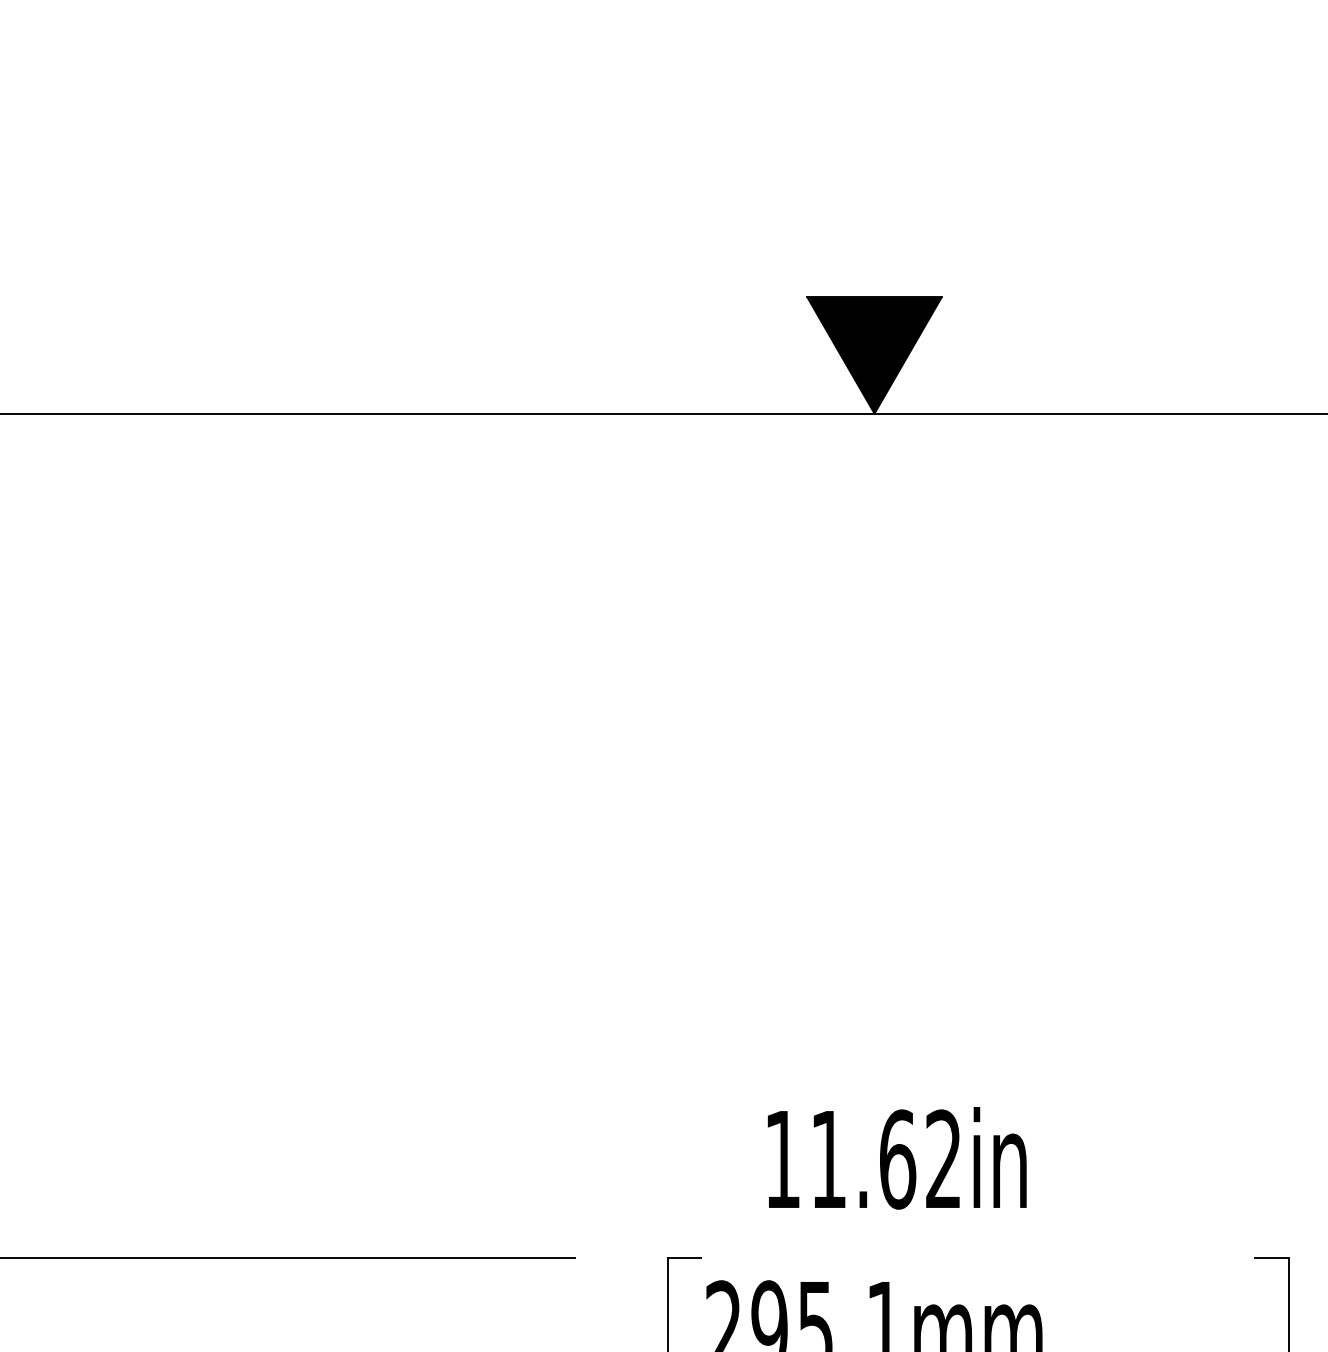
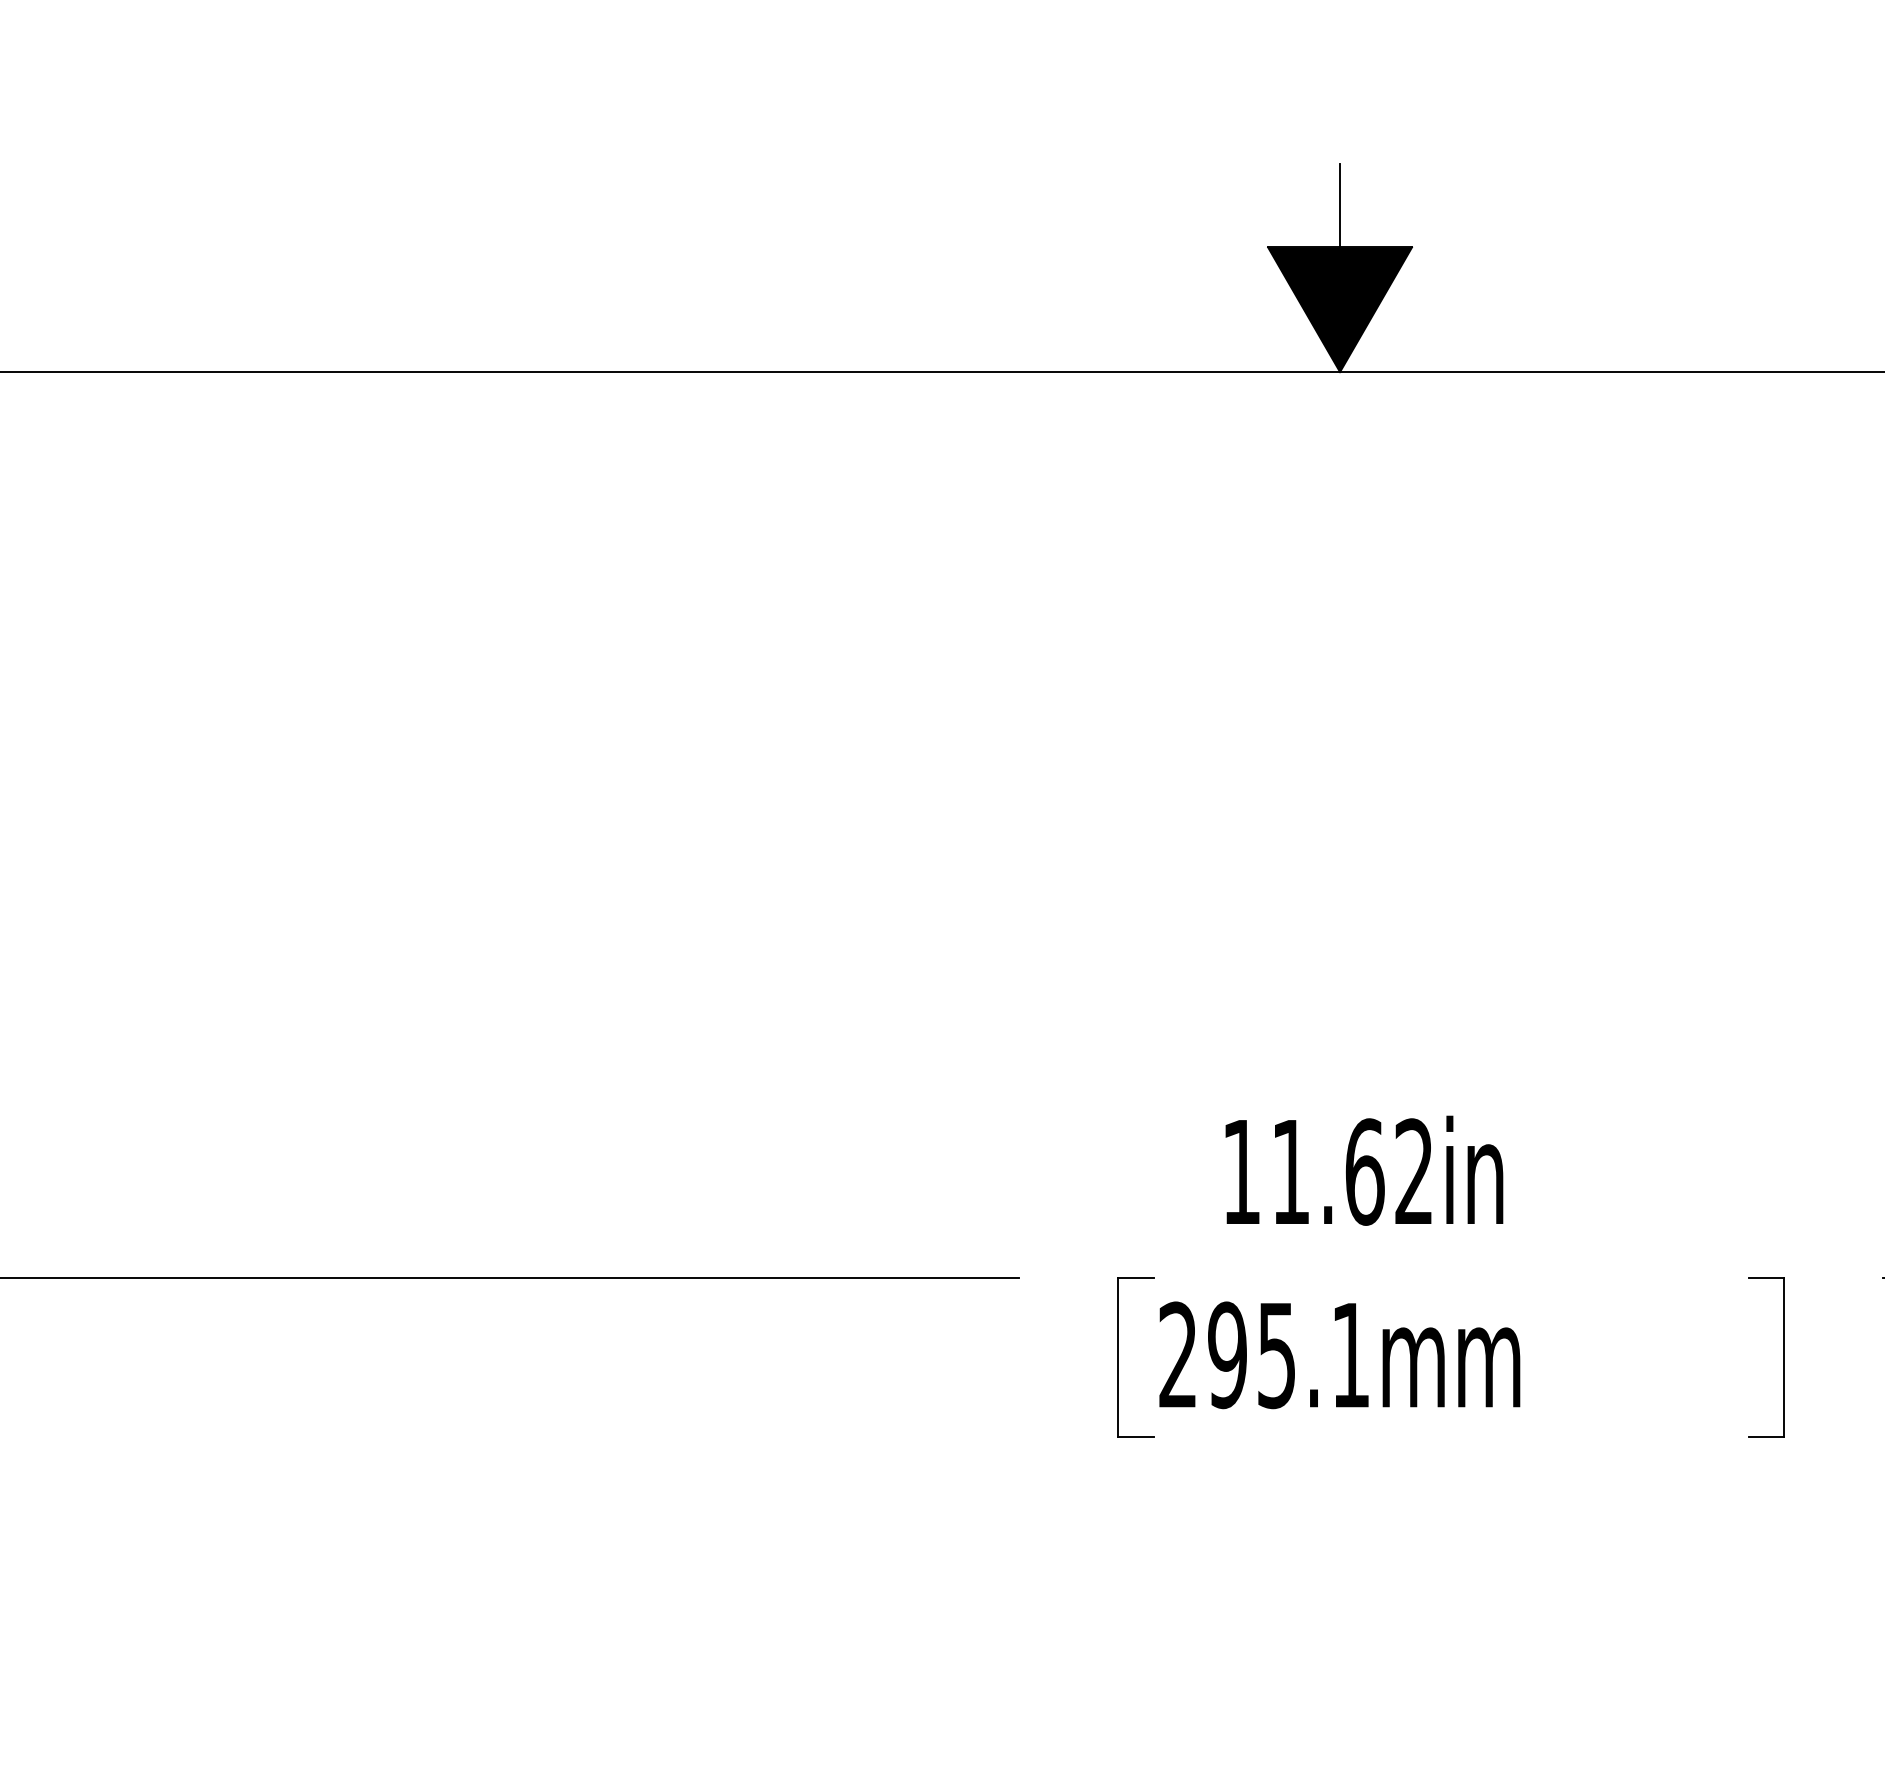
line: (874, 258) -> (1340, 205), added

